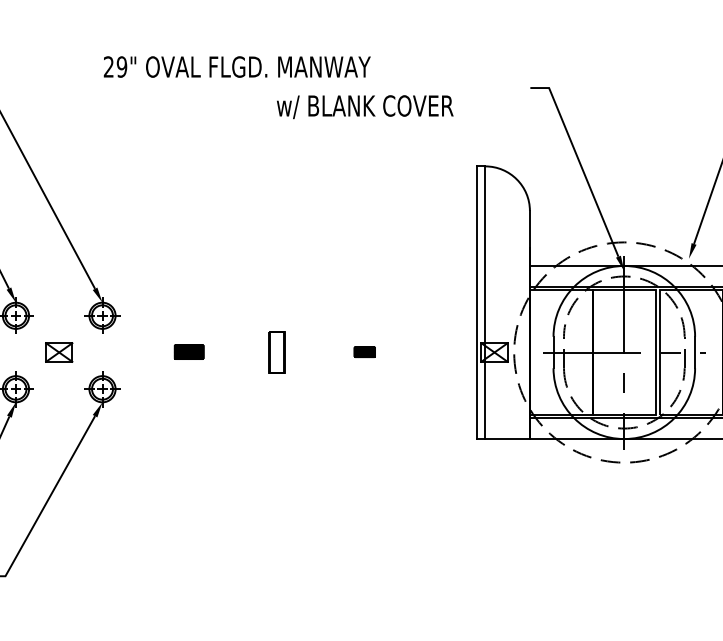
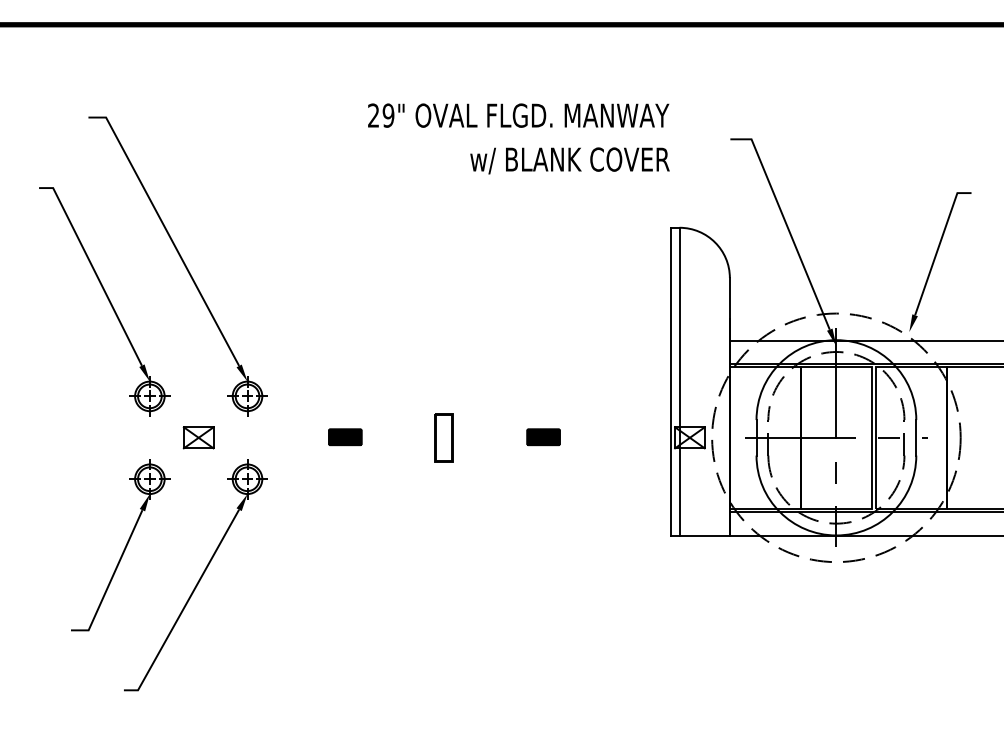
text: (237, 66) -> (518, 115), moved
text: (364, 106) -> (569, 160), moved
part: (364, 352) -> (543, 437), size x1.43

